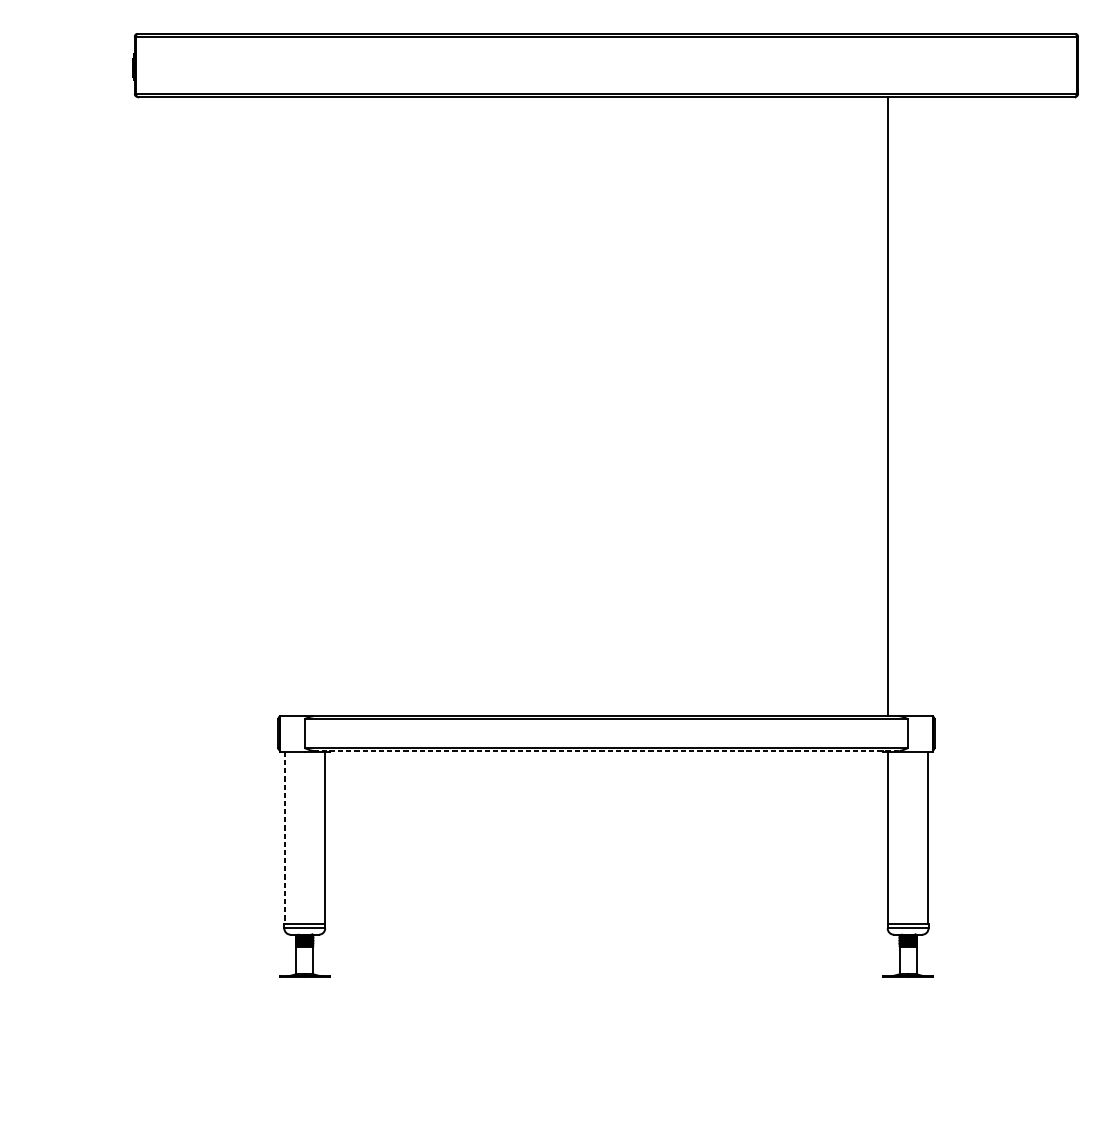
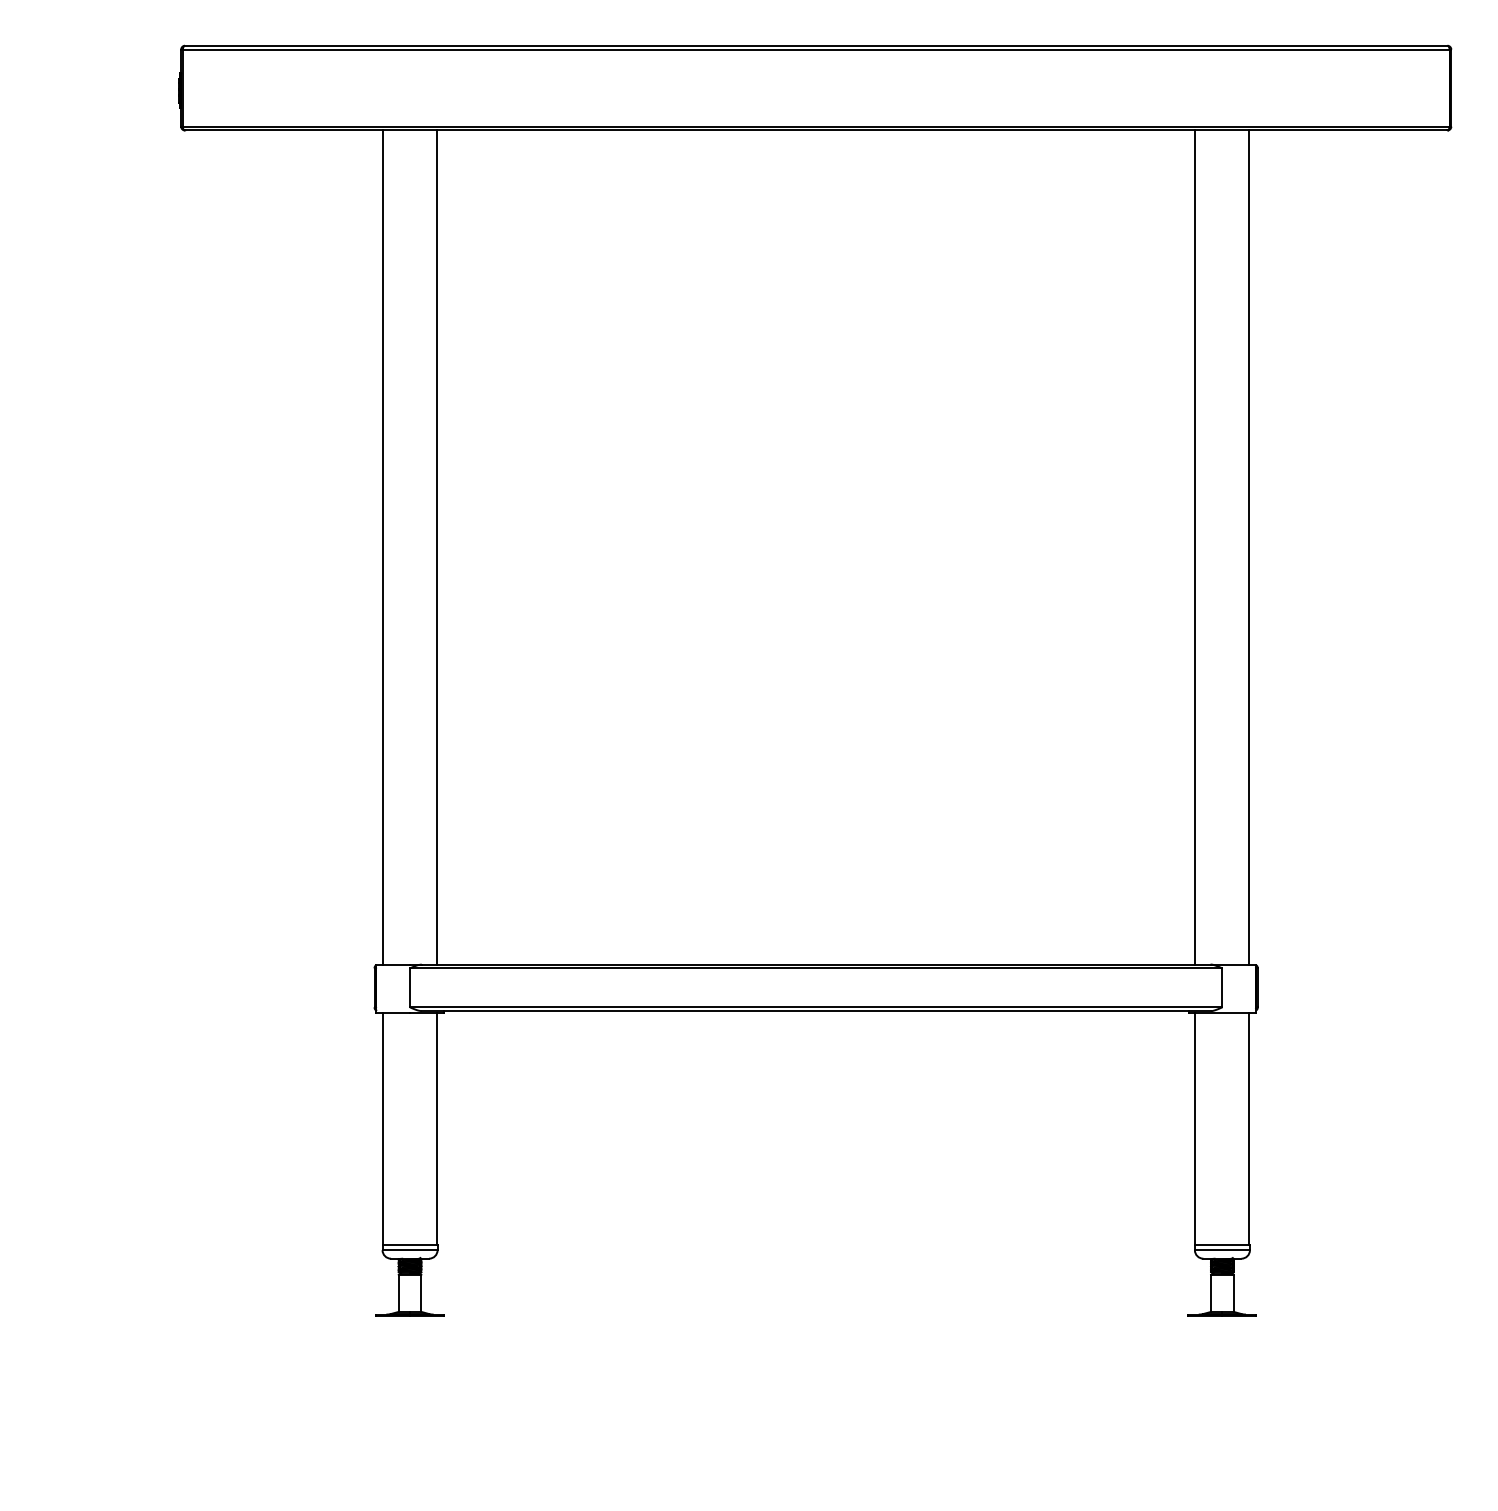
line: (285, 406) -> (383, 547), added
line: (324, 406) -> (436, 547), added
line: (928, 406) -> (1249, 547), added
line: (606, 751) -> (816, 1011), dashed -> solid
line: (285, 838) -> (383, 1129), dashed -> solid

